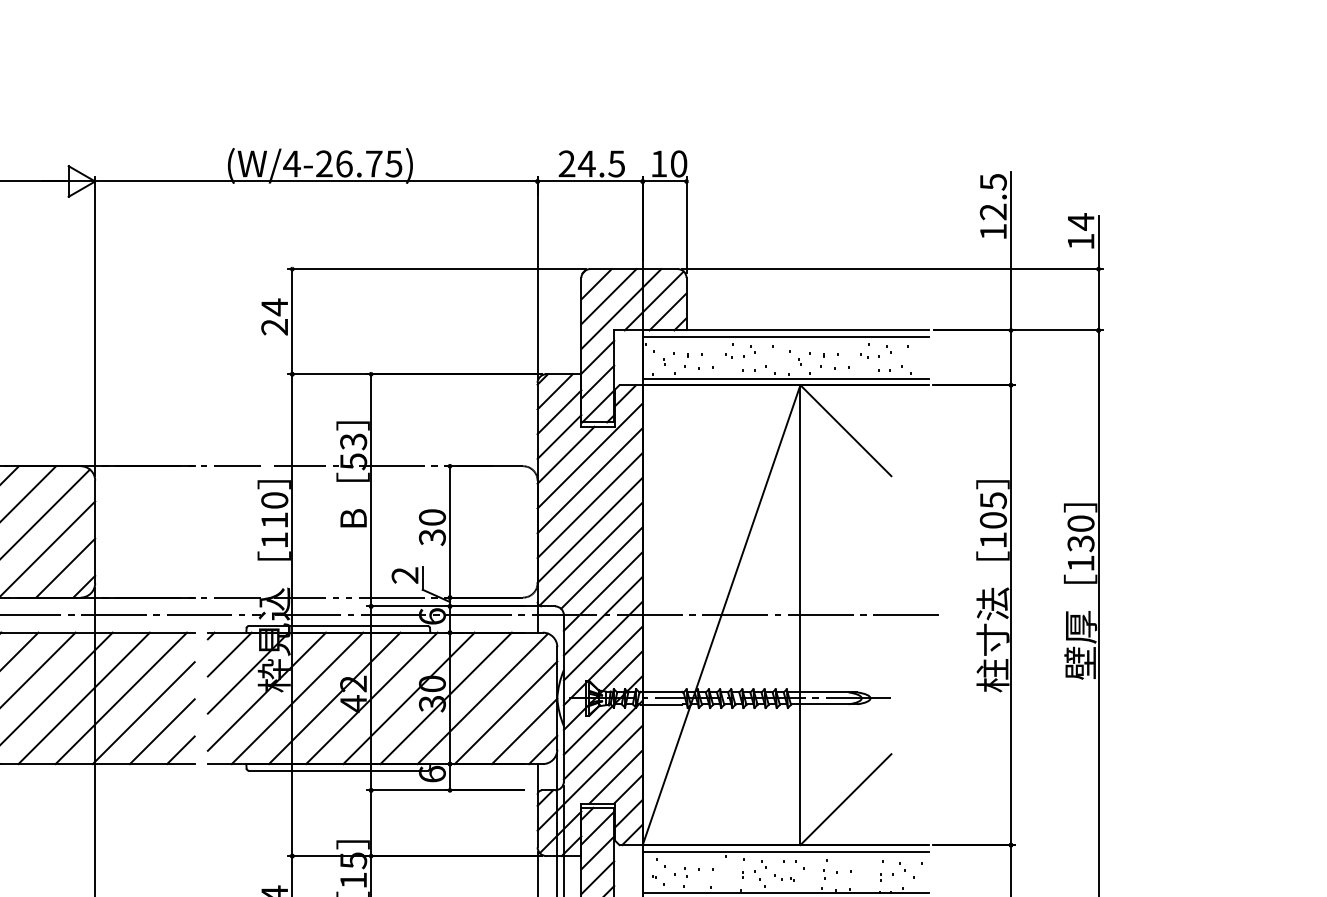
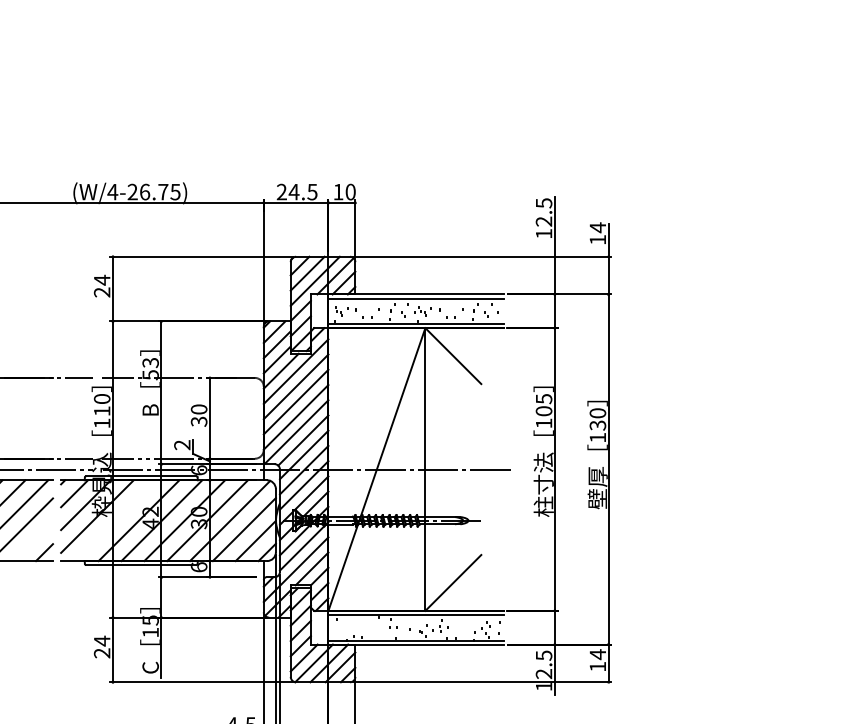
line: (296, 698) -> (115, 520), removed
line: (163, 732) -> (33, 541), removed

